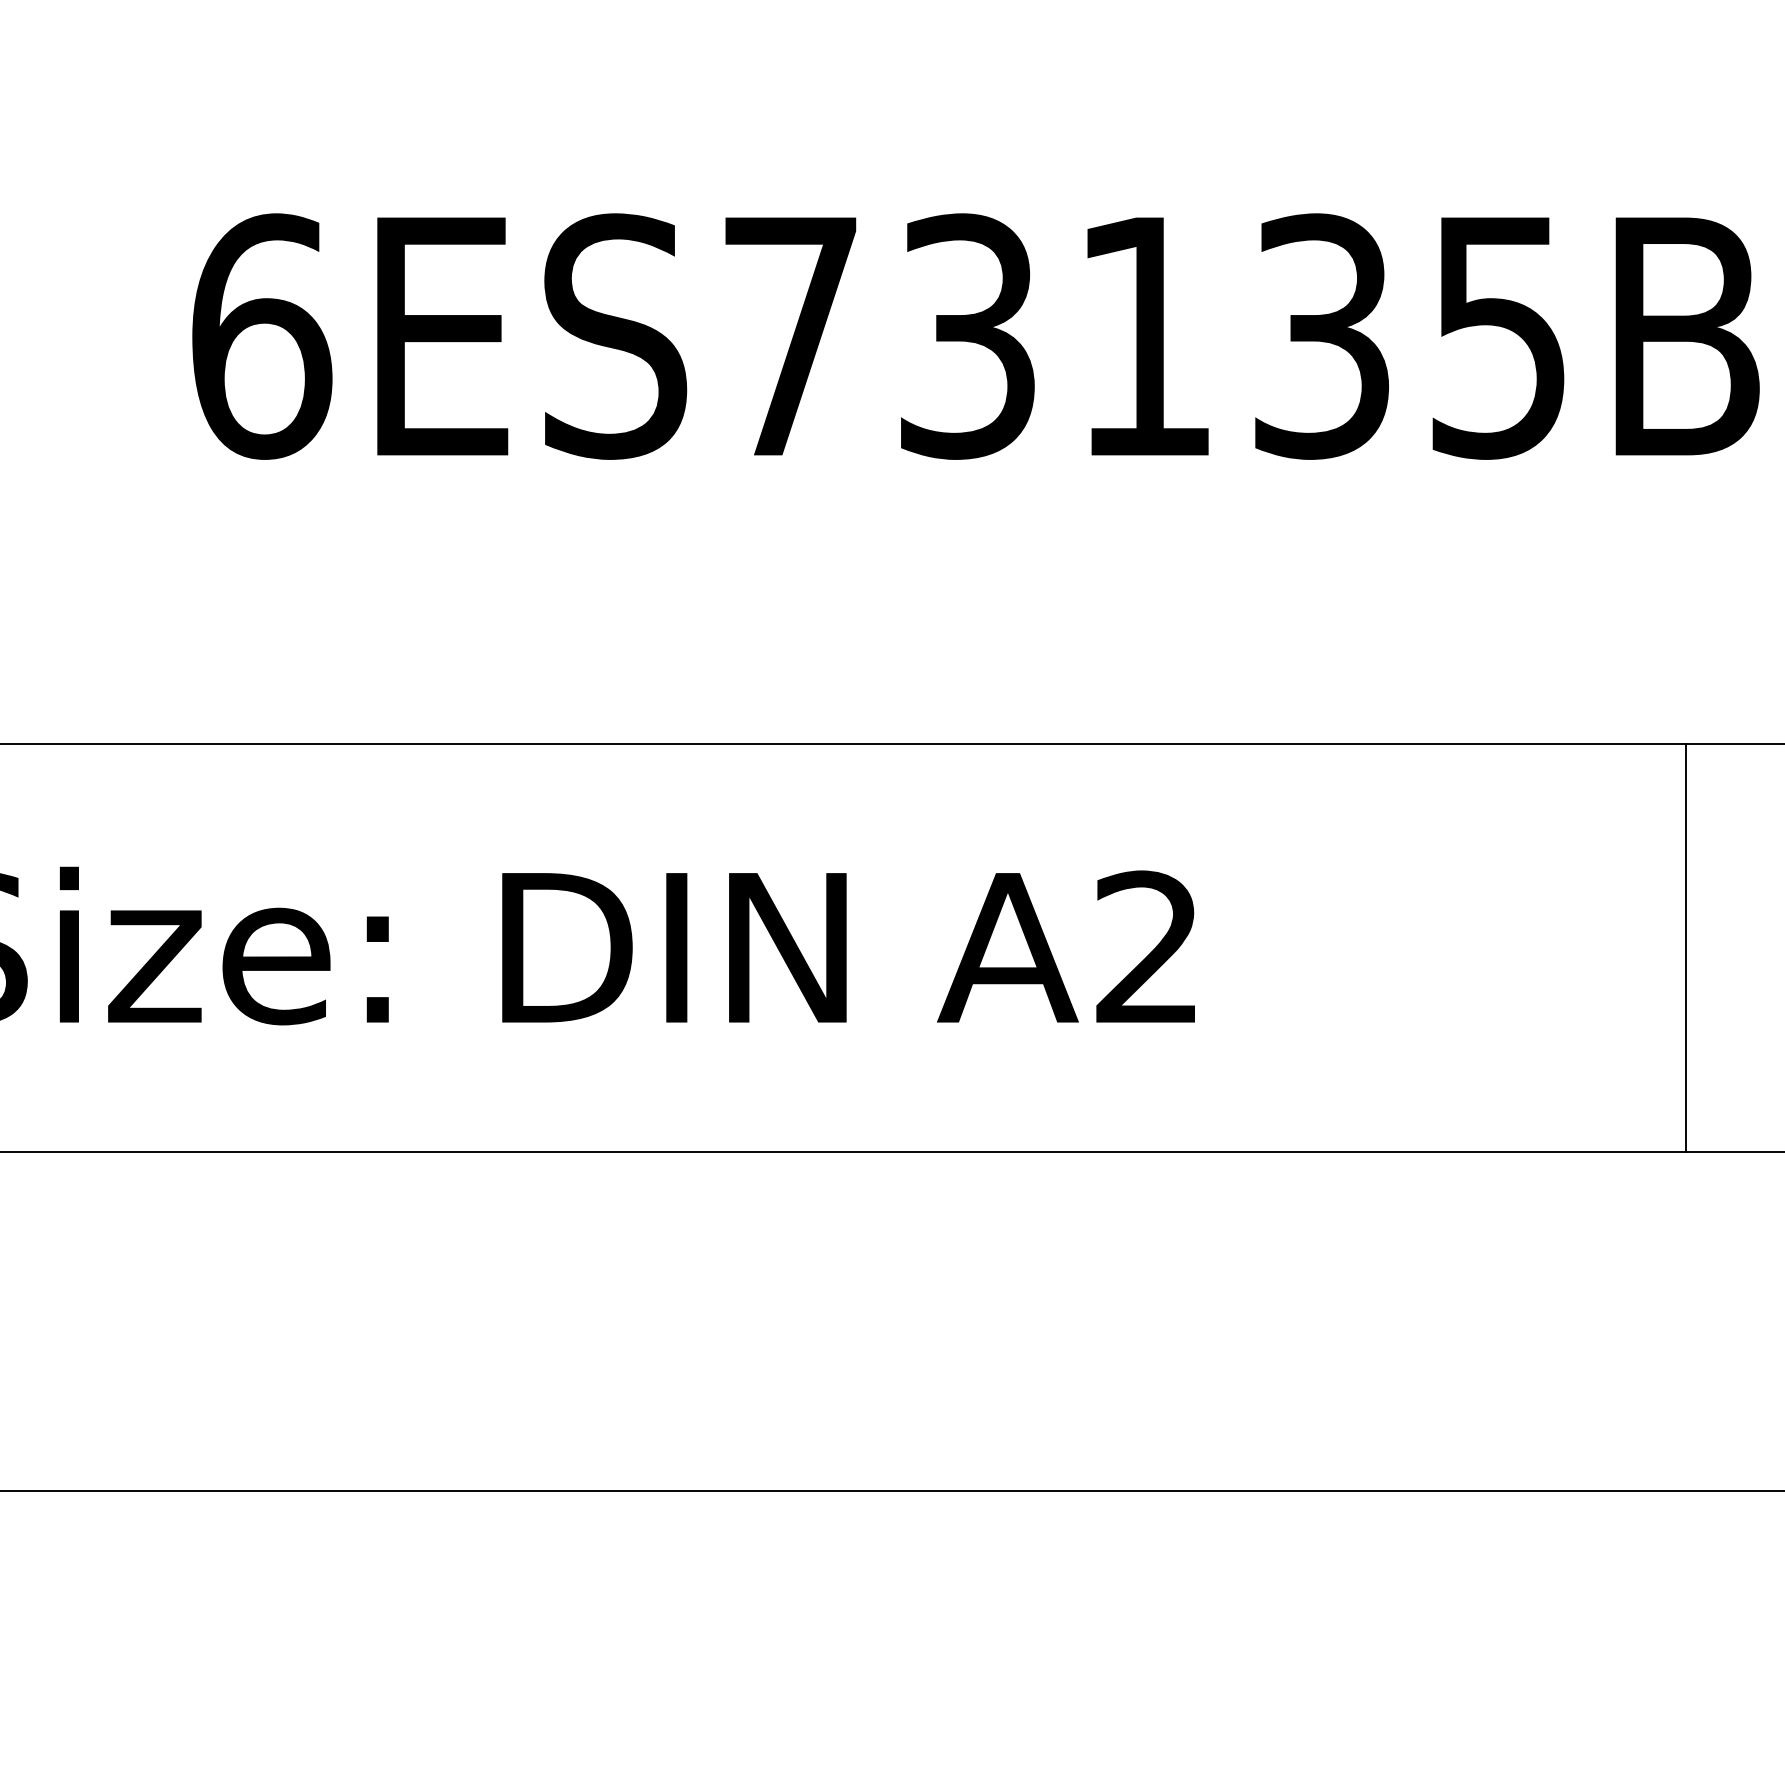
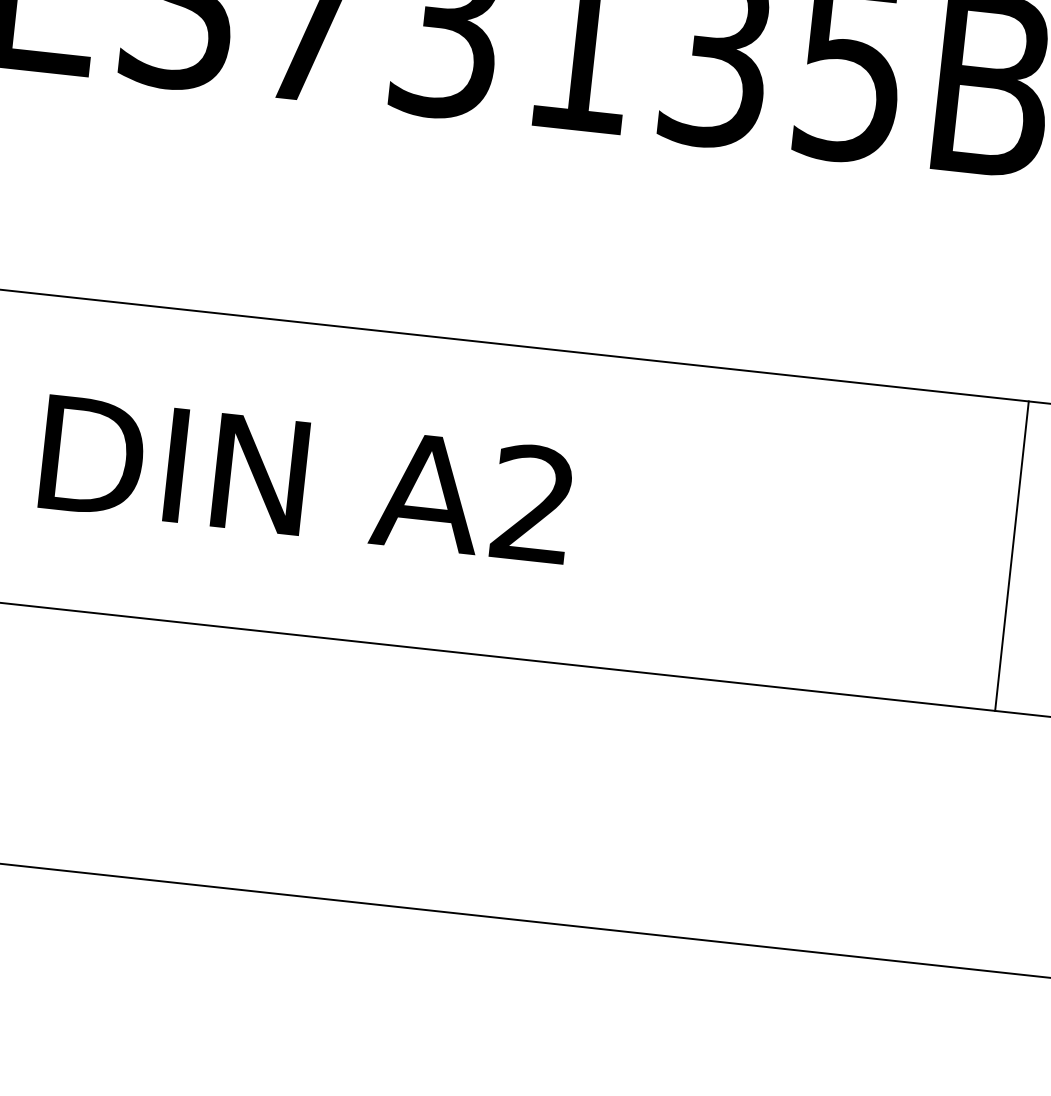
line: (1685, 947) -> (1011, 555), moved

